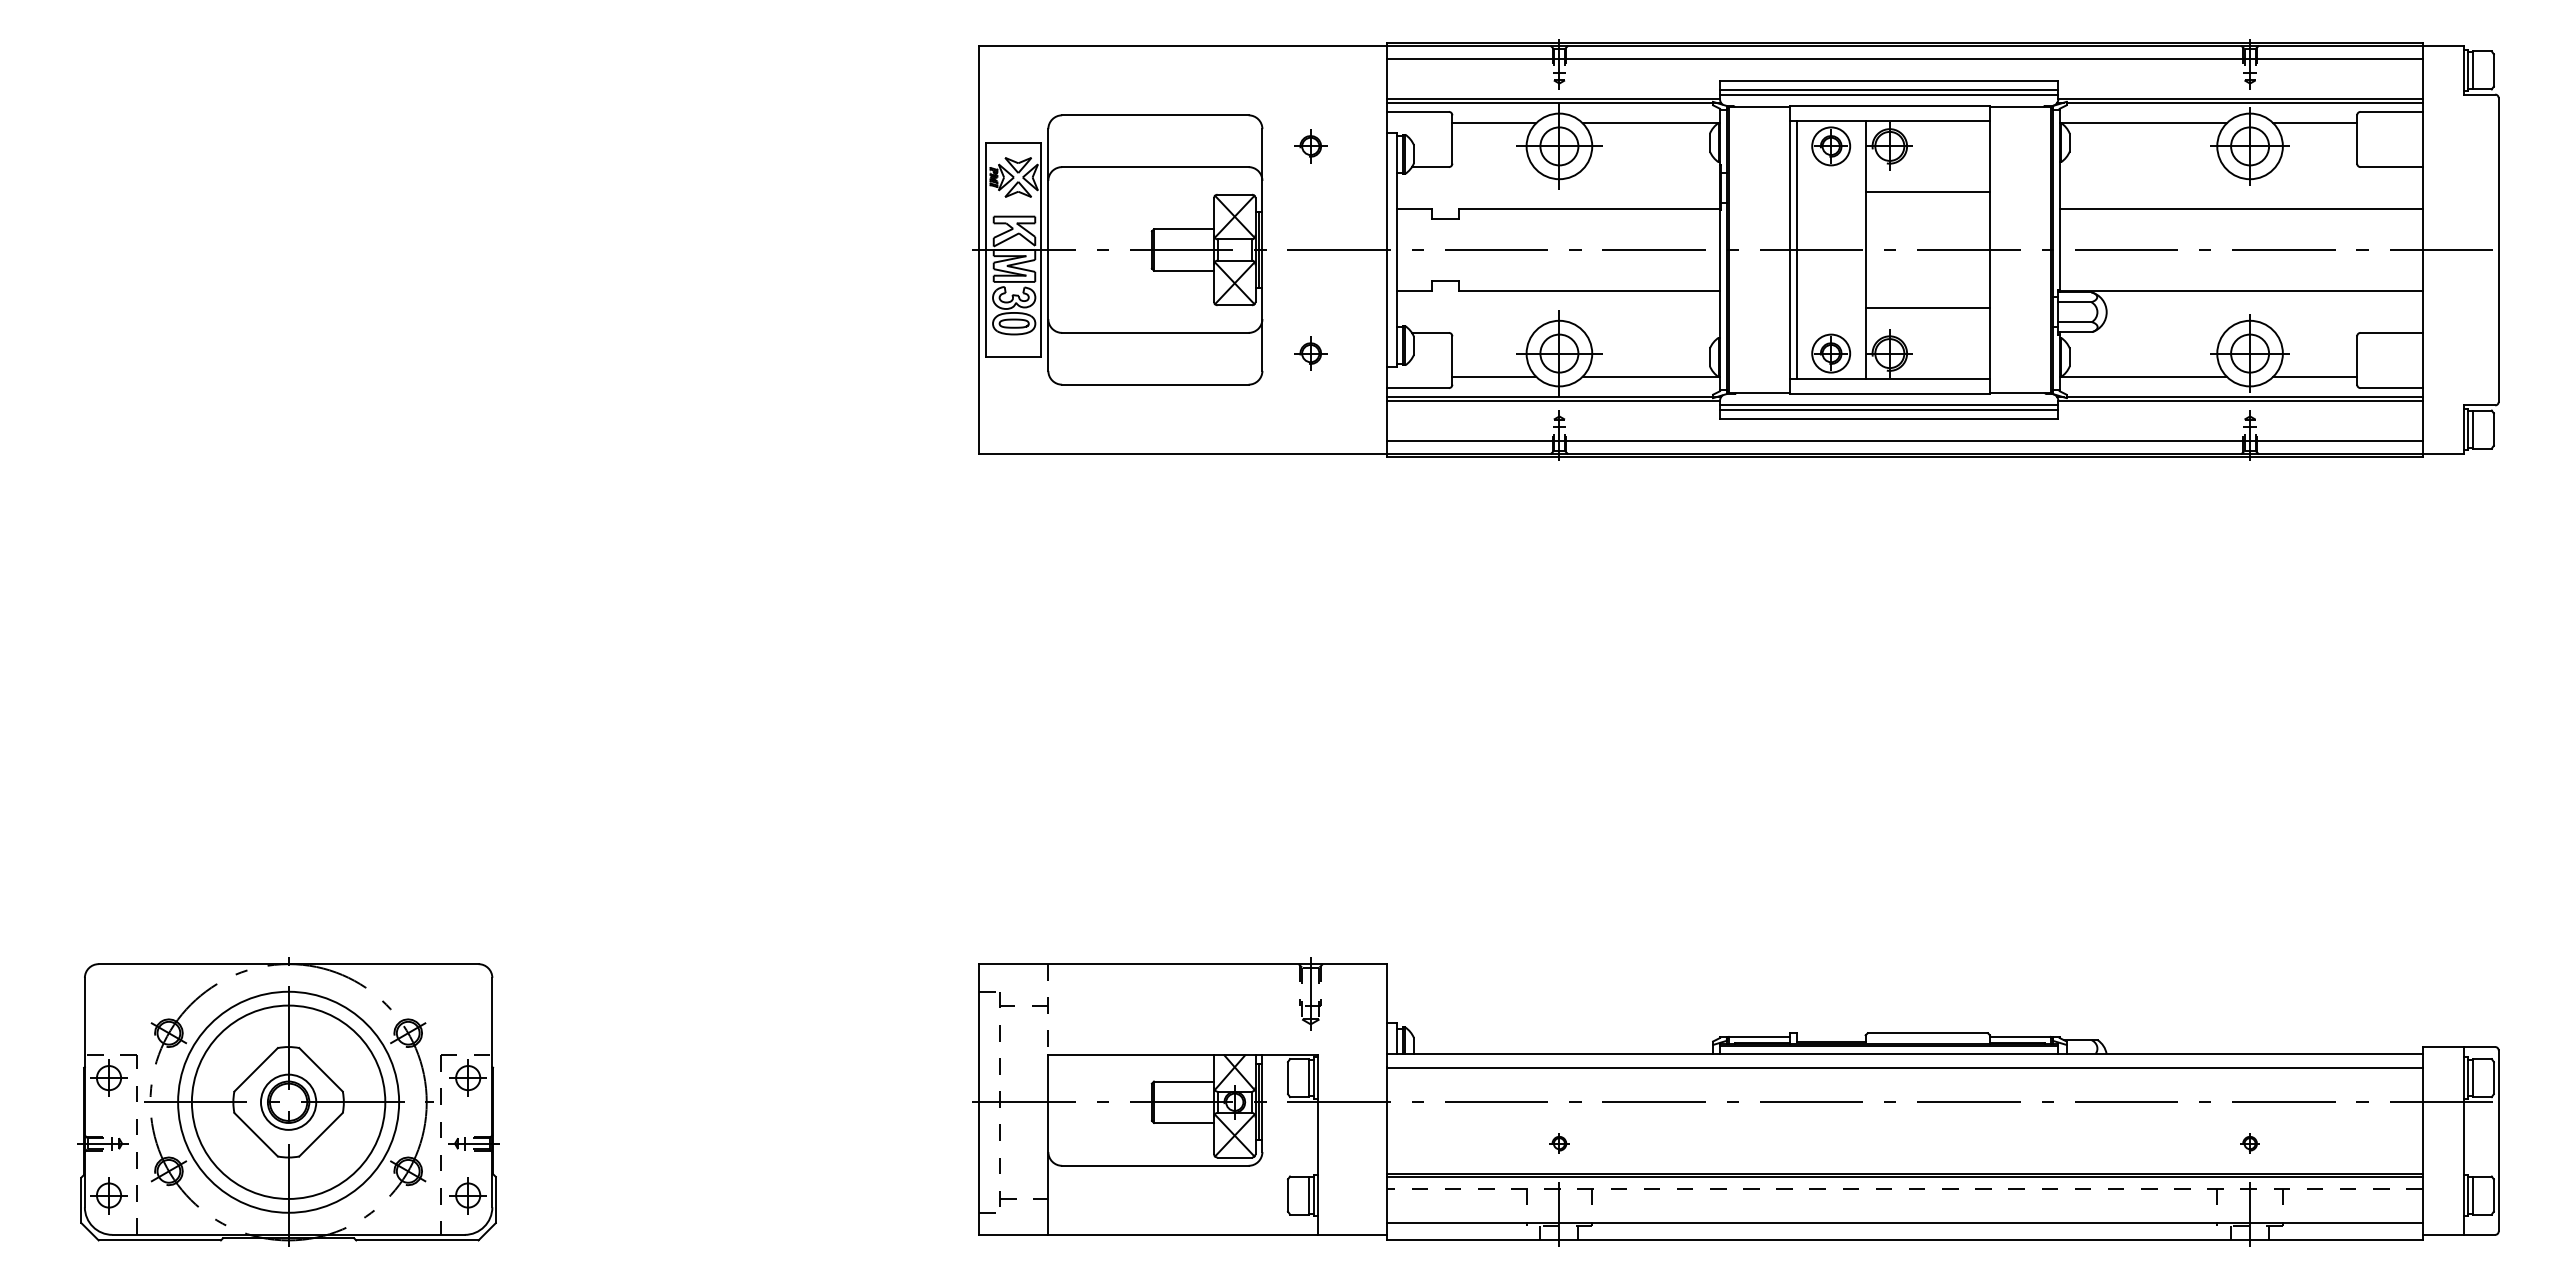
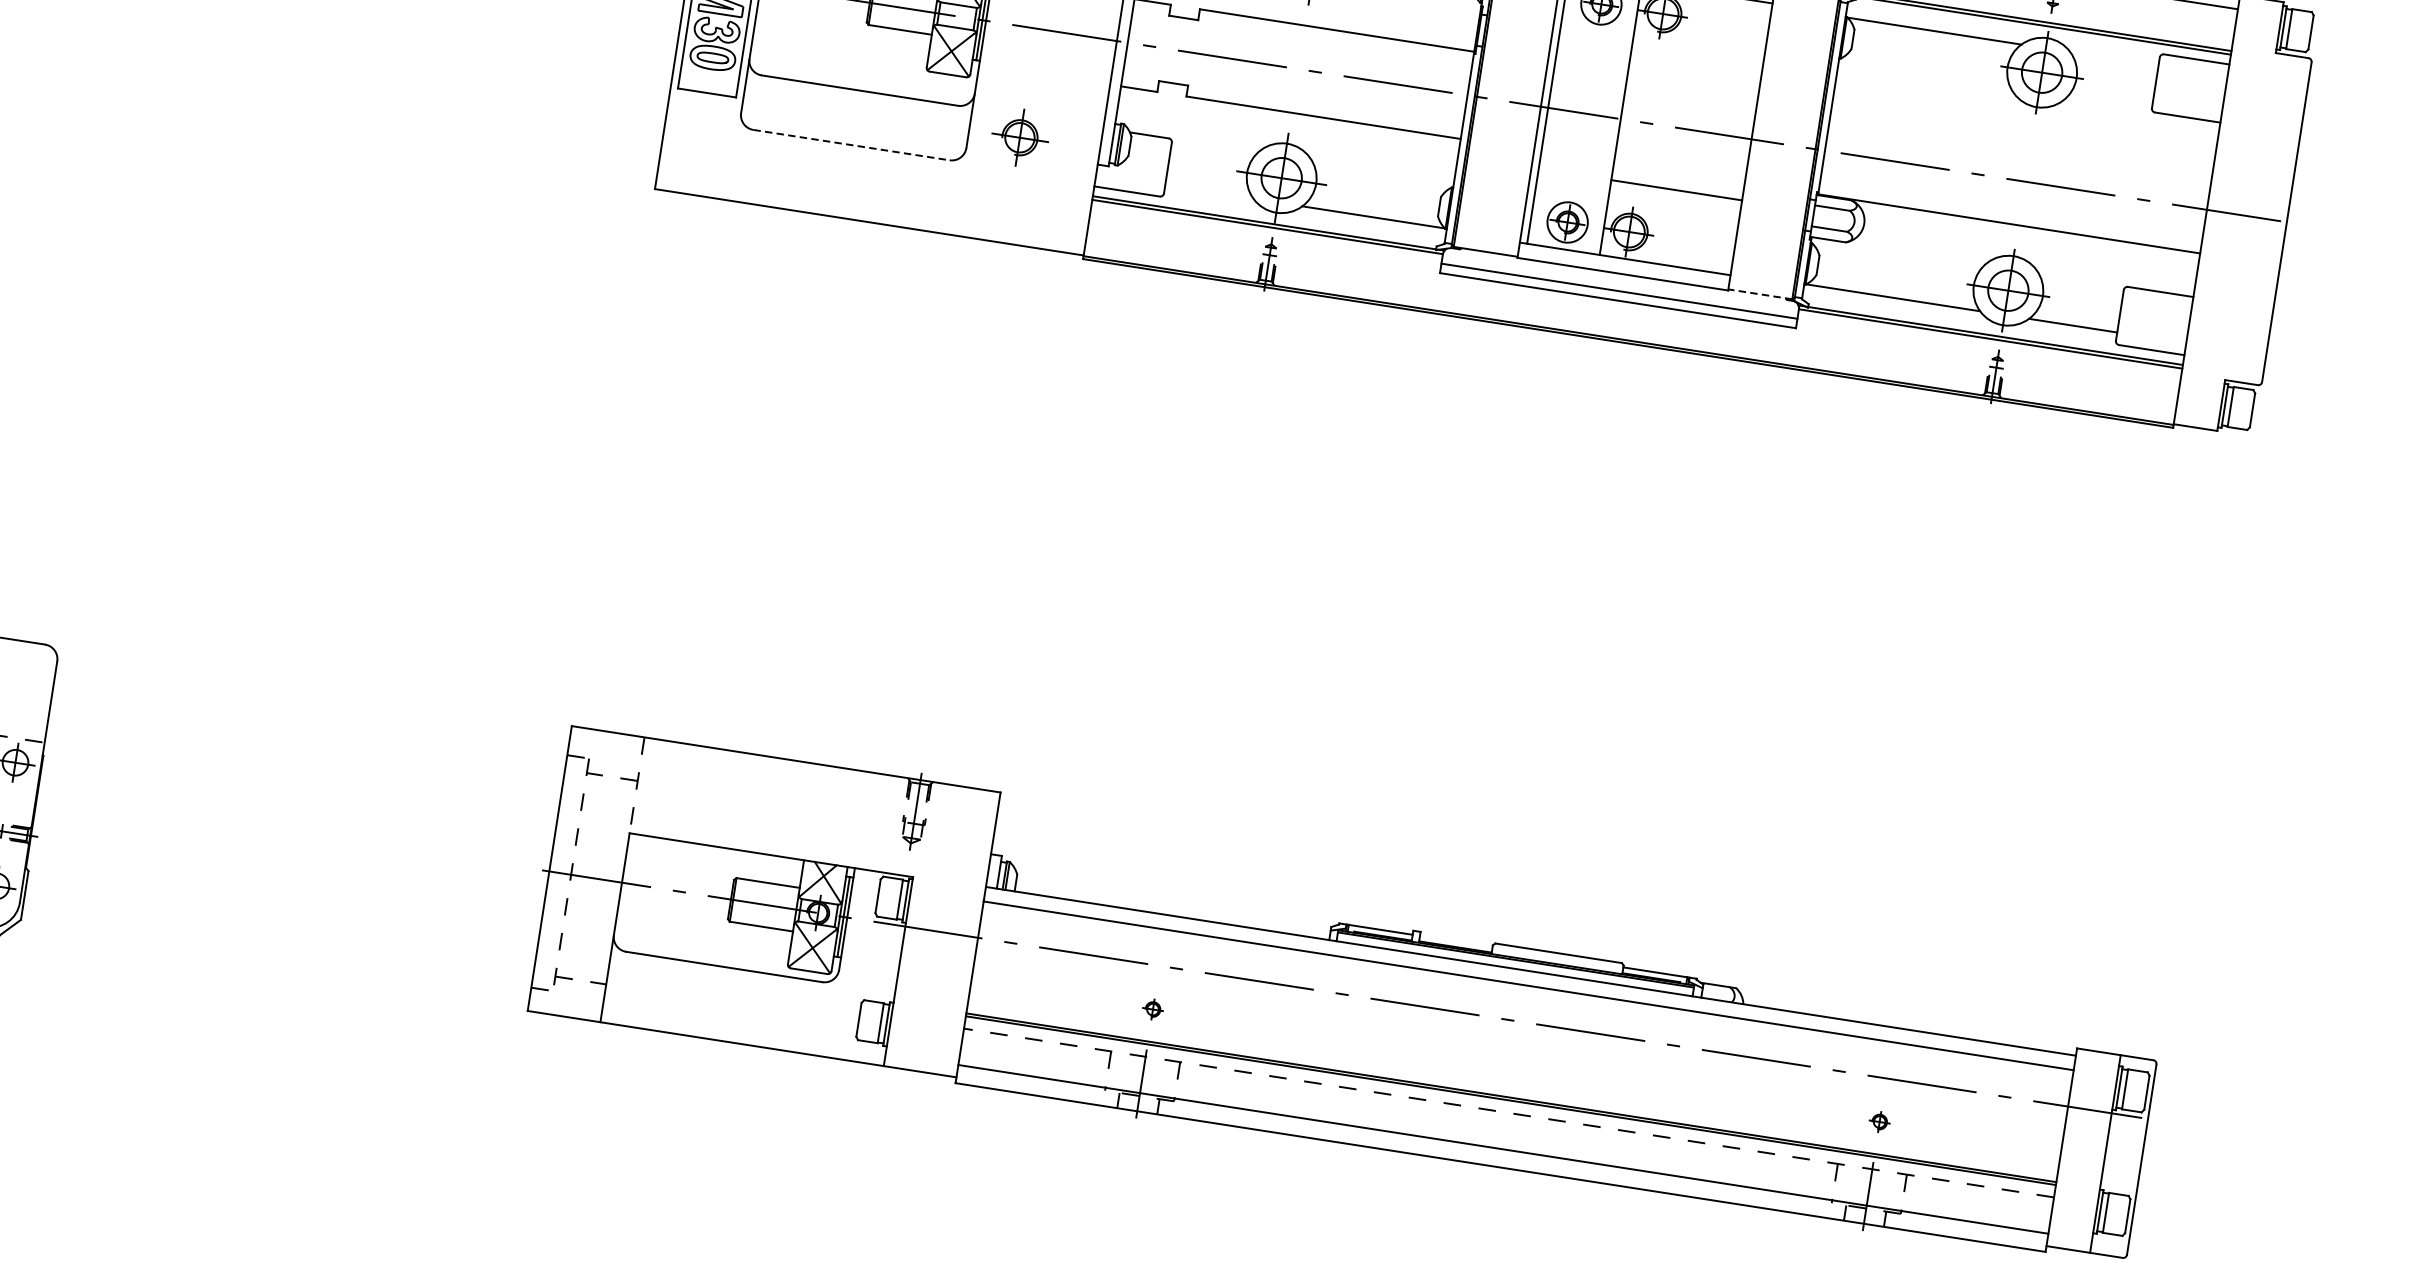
line: (2315, 123) -> (2114, 59), removed
line: (1927, 192) -> (1695, 68), removed
line: (2240, 208) -> (2021, 136), removed
part: (1310, 353) -> (1019, 137), size x1.6
line: (1494, 376) -> (1209, 191), removed
line: (1155, 384) -> (851, 144), solid -> dashed
line: (2019, 392) -> (1759, 294), solid -> dashed
line: (1889, 405) -> (1620, 286), removed
line: (1904, 440) -> (1630, 325), removed

